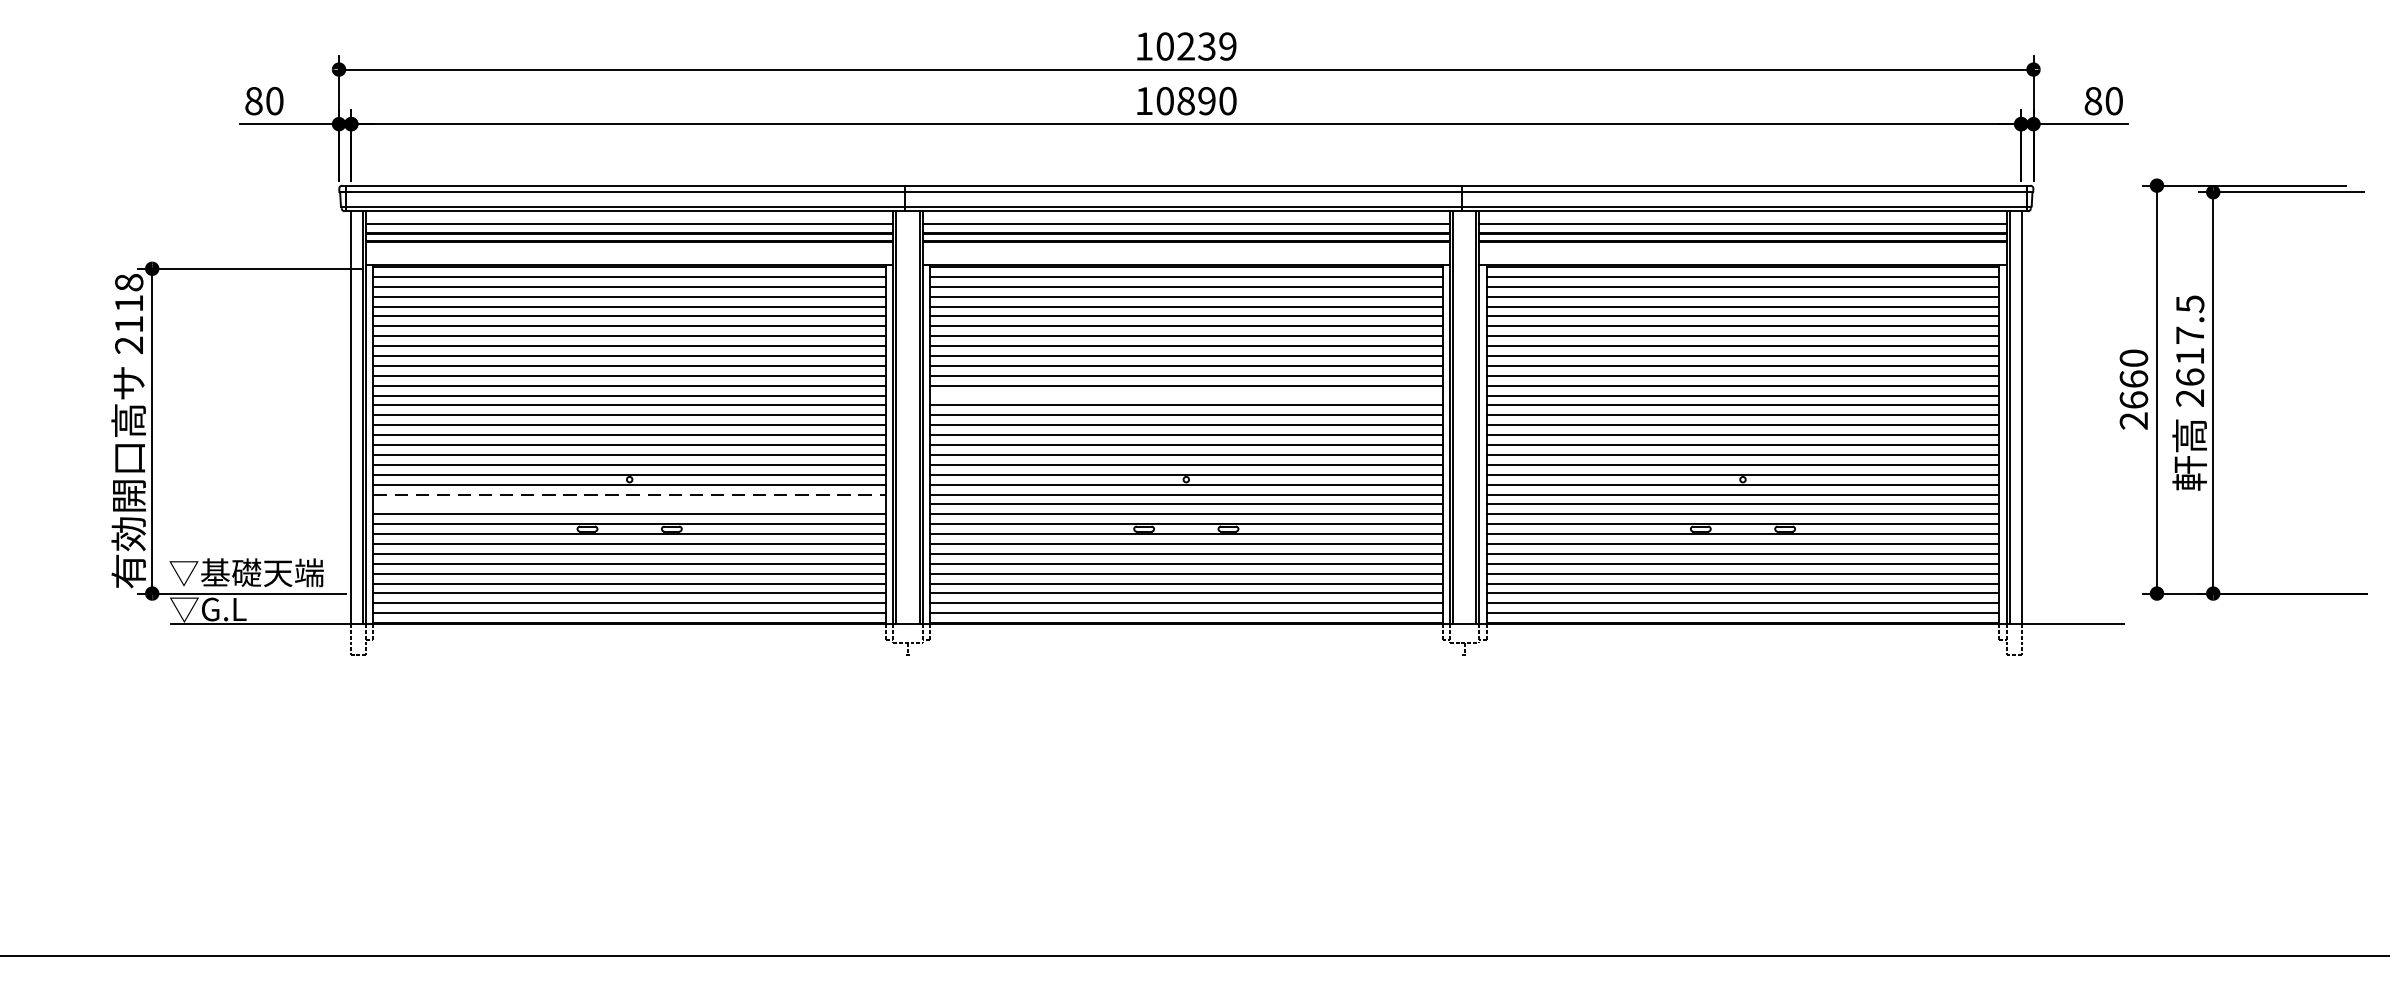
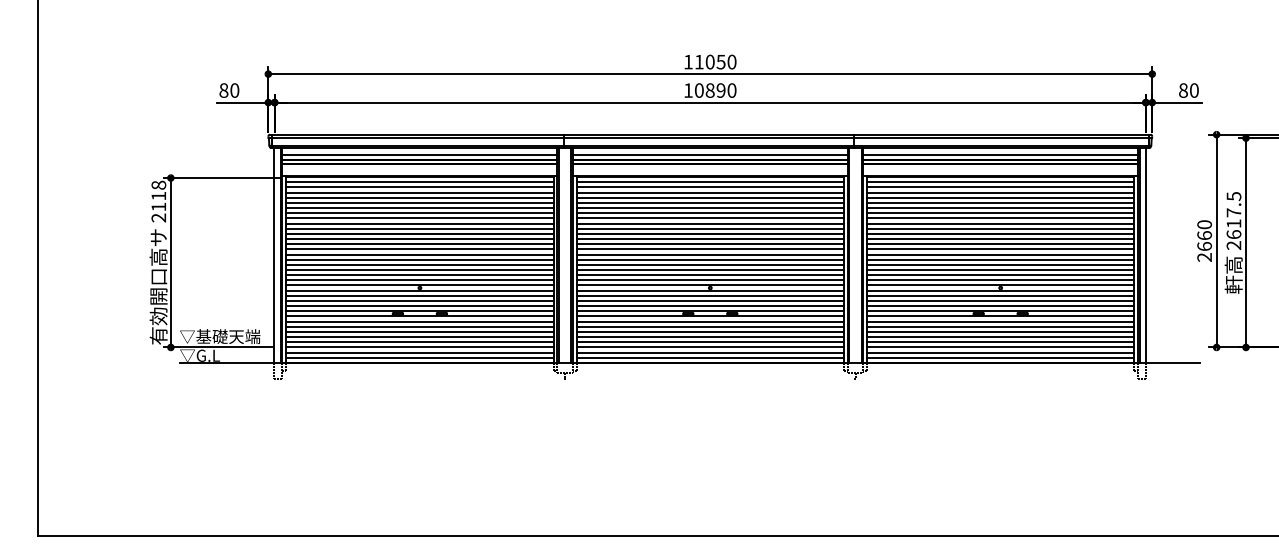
text: (1196, 45) -> (715, 61), 10239 -> 11050
line: (1184, 396) -> (709, 244), added
line: (628, 493) -> (419, 295), dashed -> solid
line: (628, 503) -> (419, 300), added

